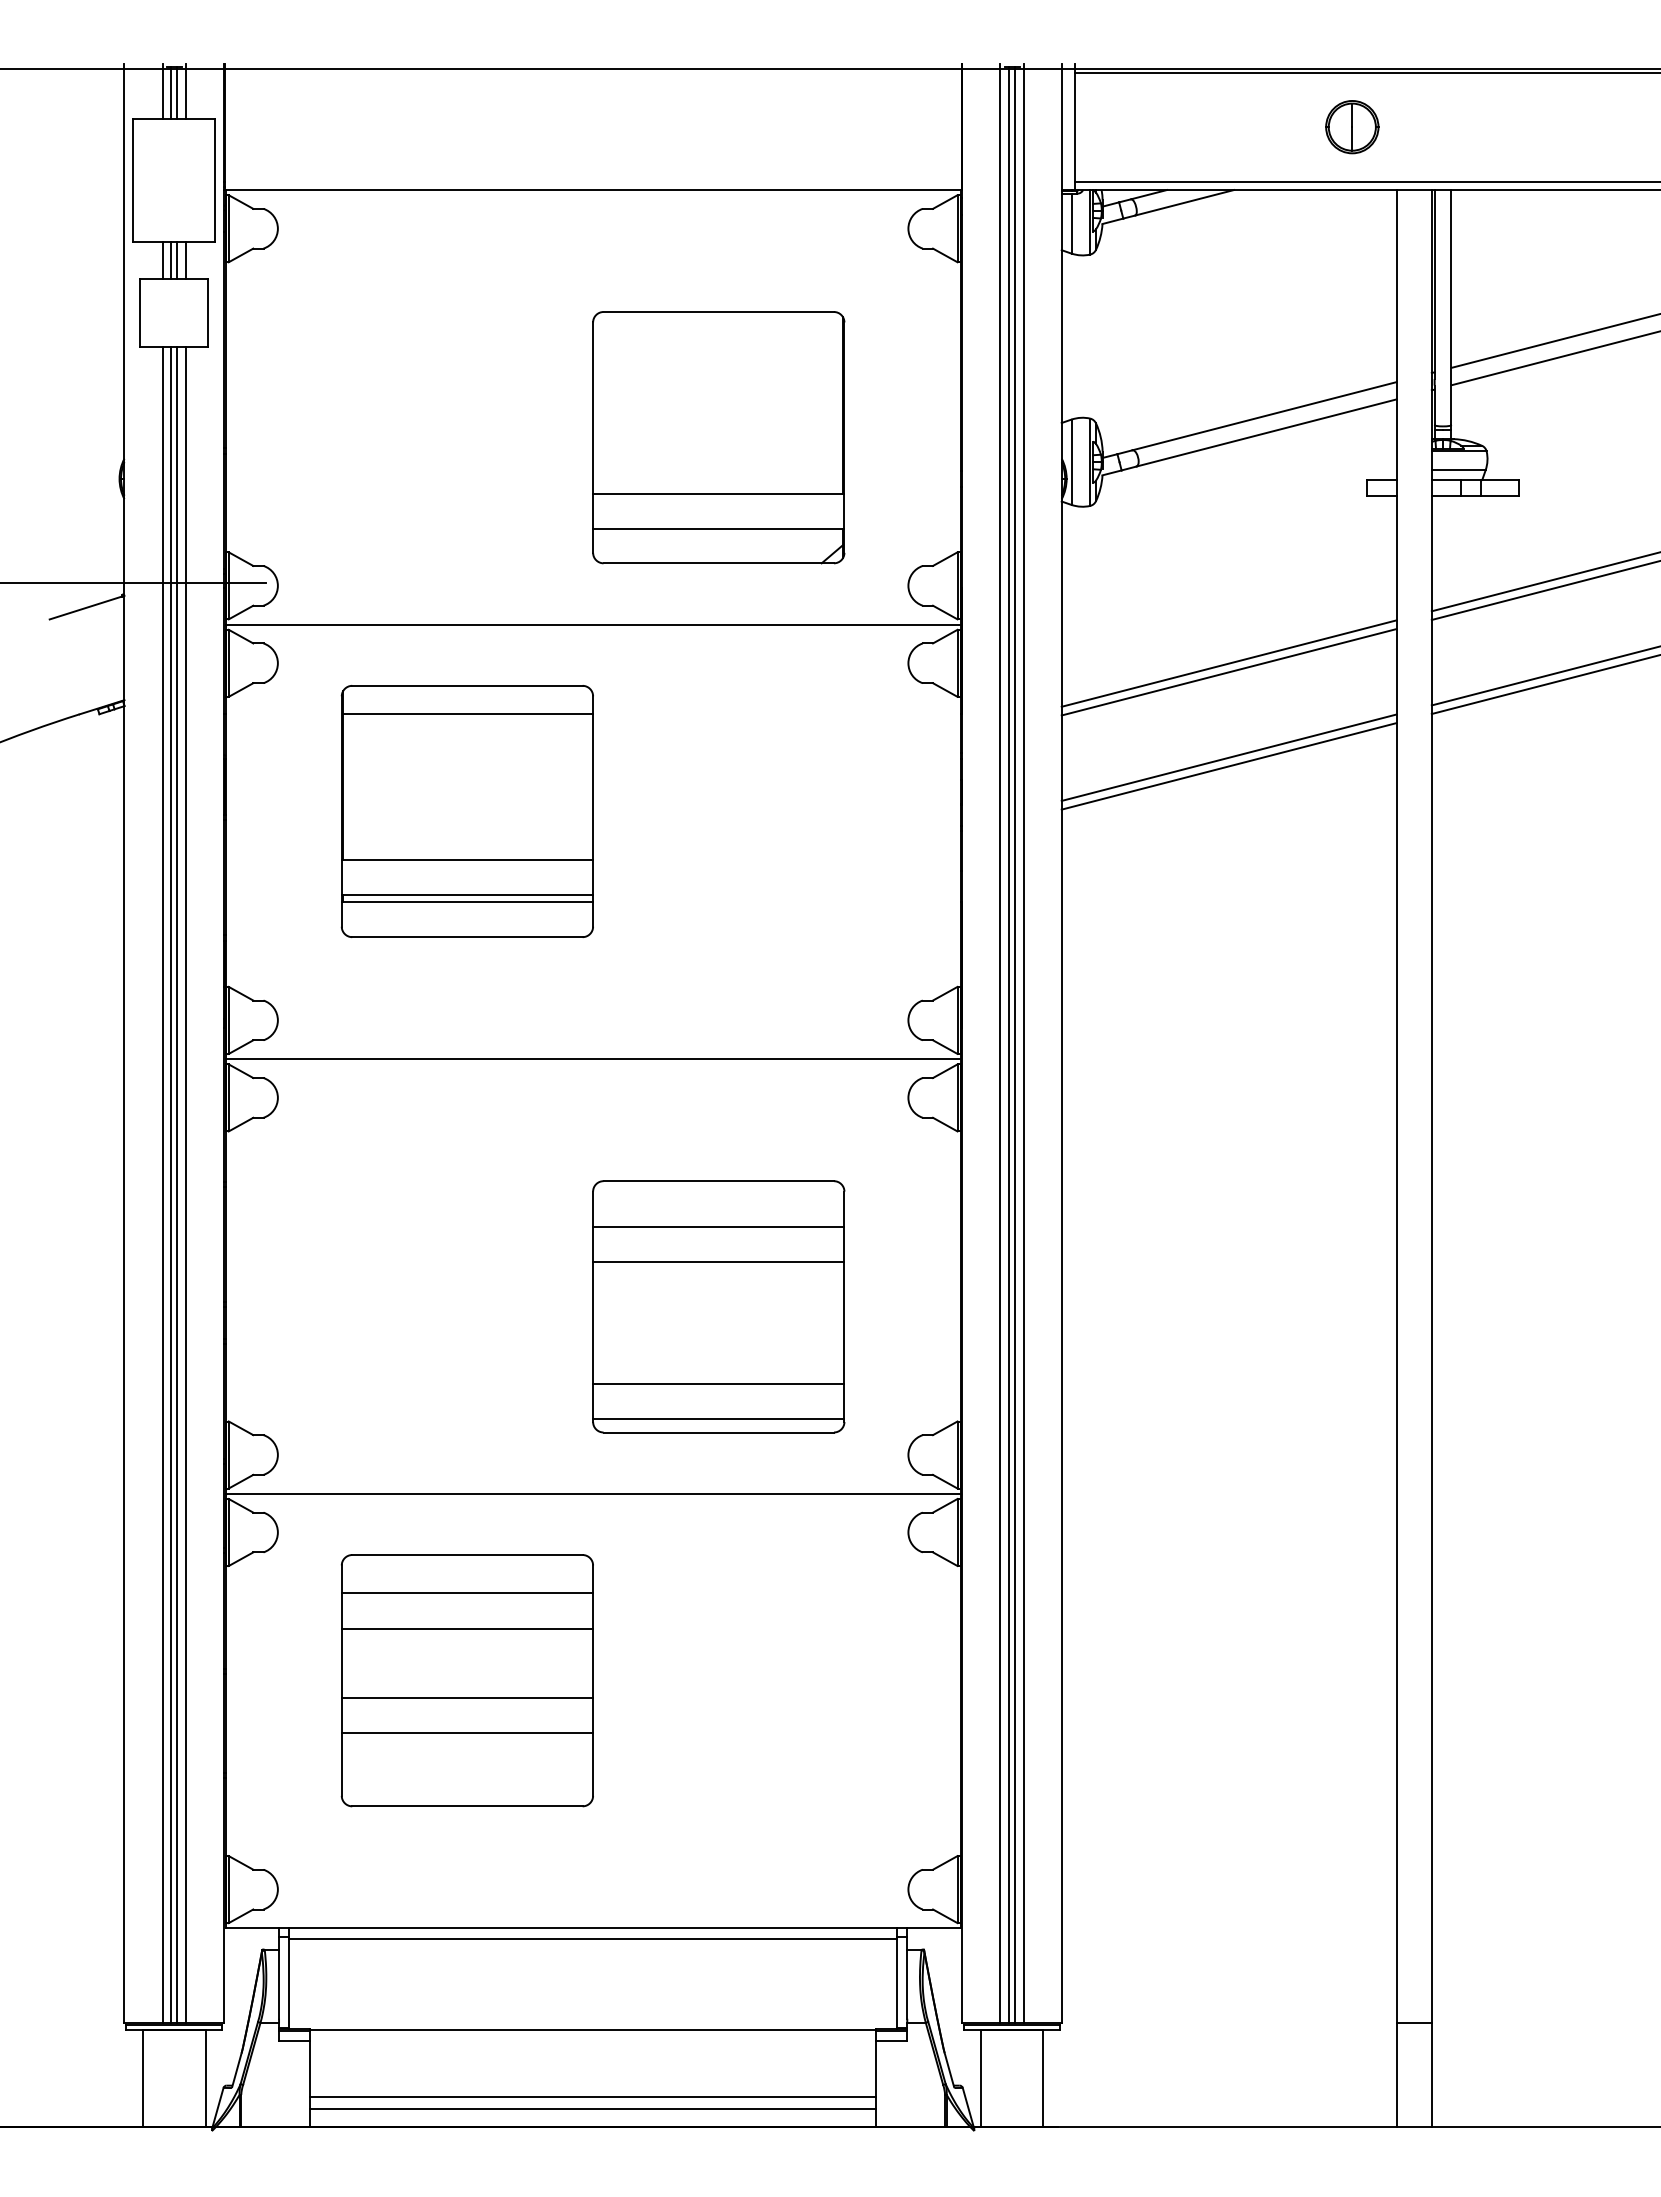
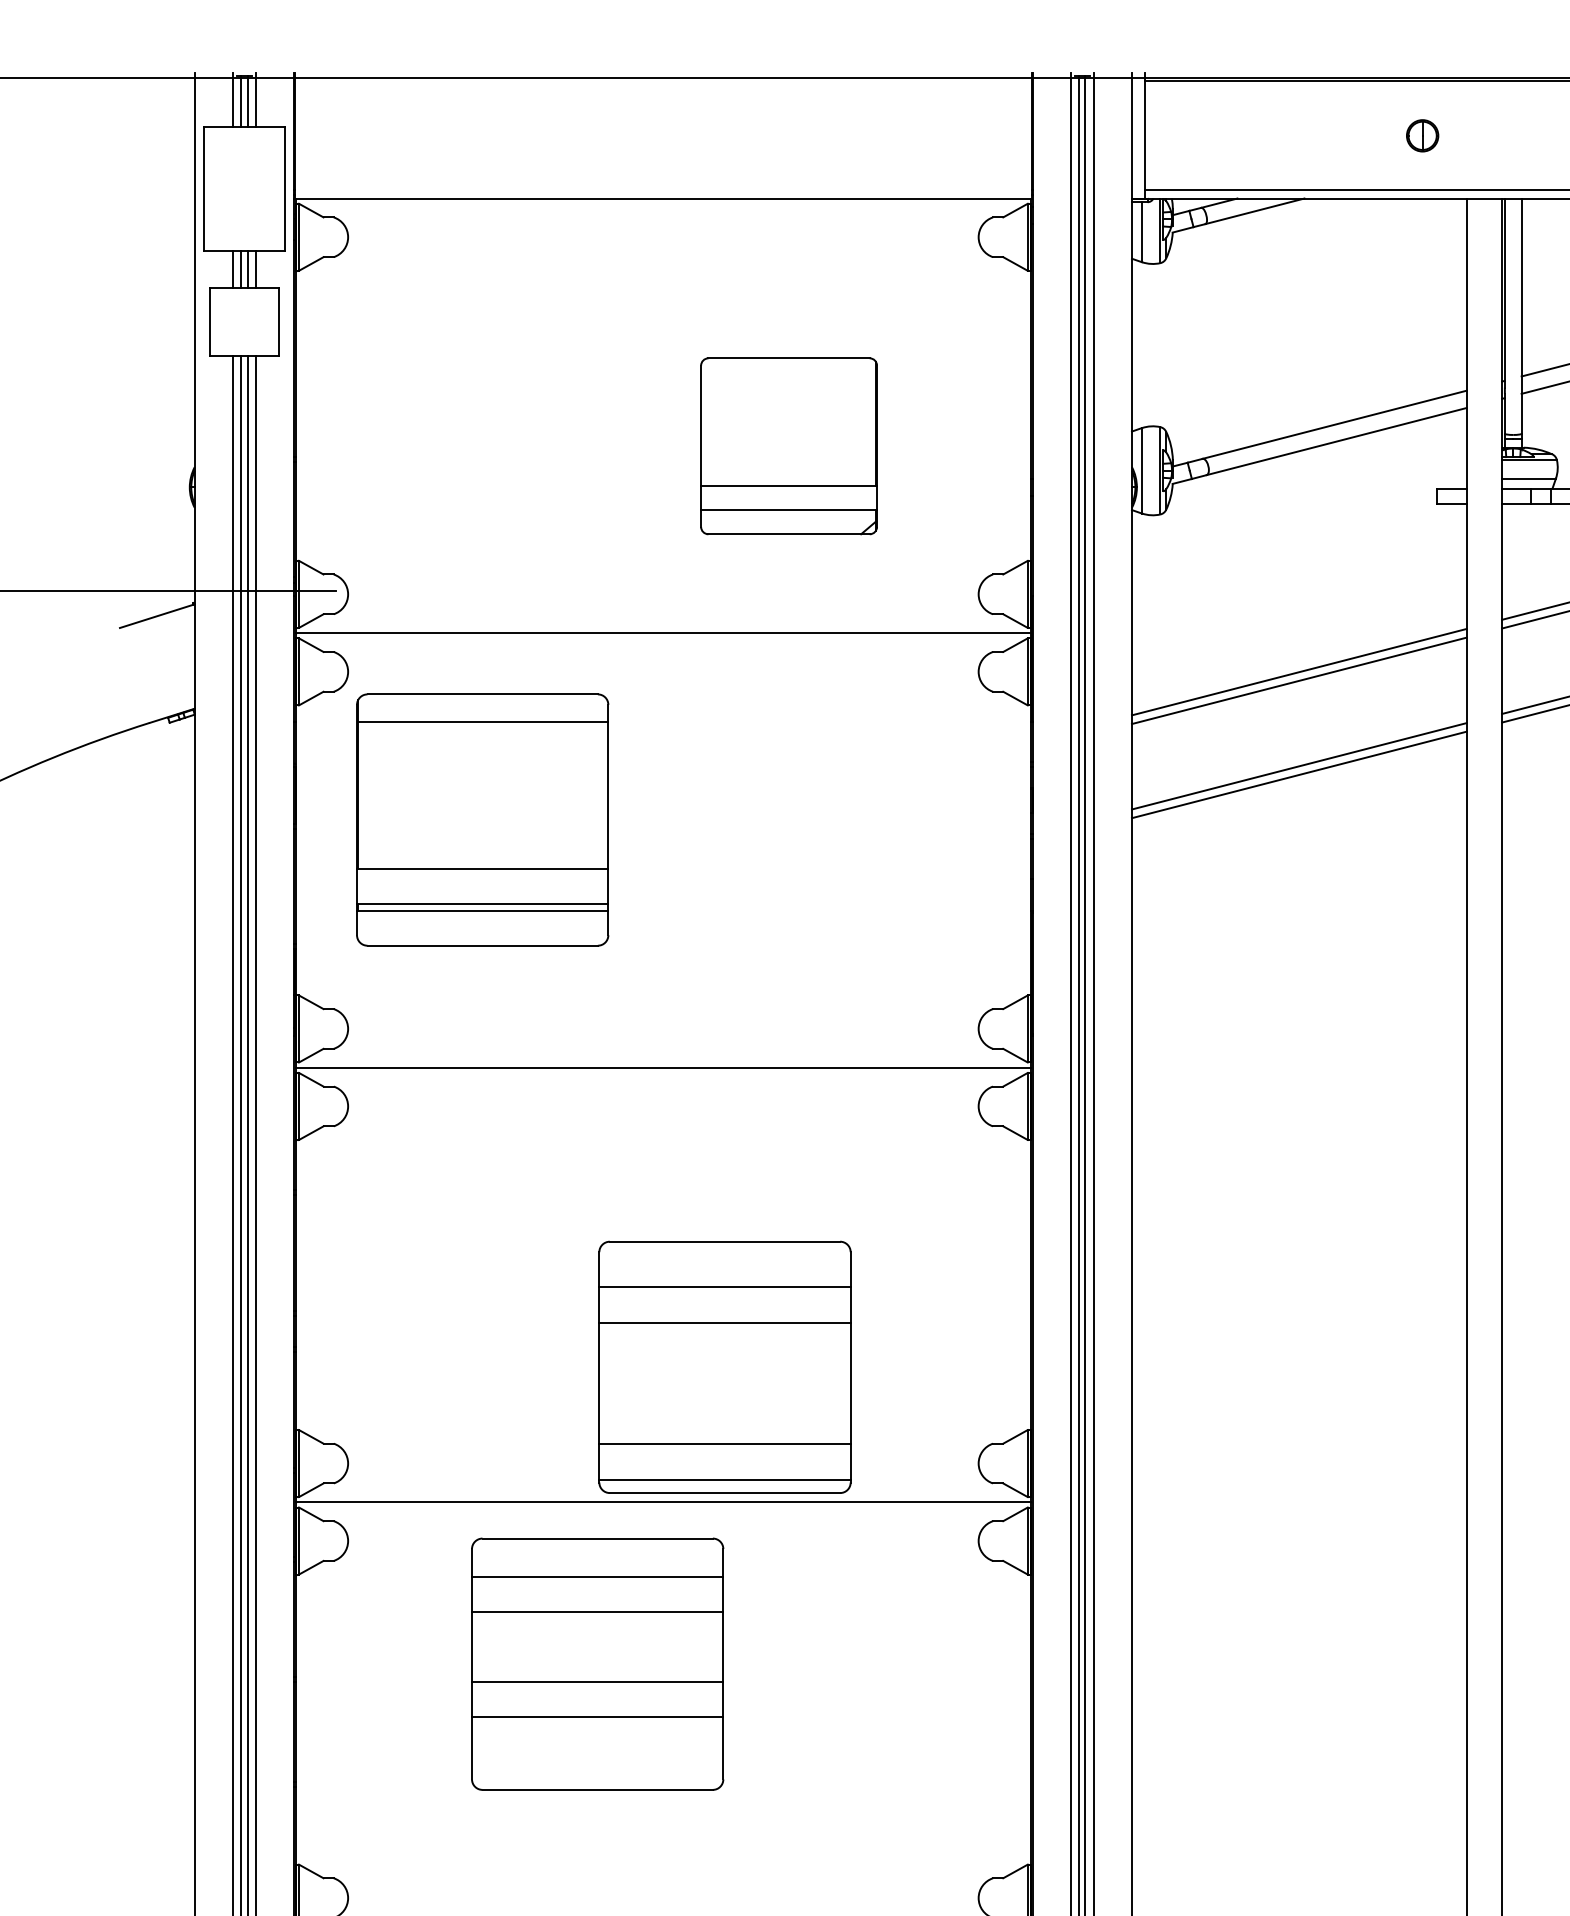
part: (1352, 127) -> (1422, 136), size x0.6
part: (718, 437) -> (788, 446), size x0.7
part: (466, 811) -> (481, 820), moved
part: (718, 1306) -> (724, 1367), moved
part: (466, 1680) -> (596, 1664), moved

